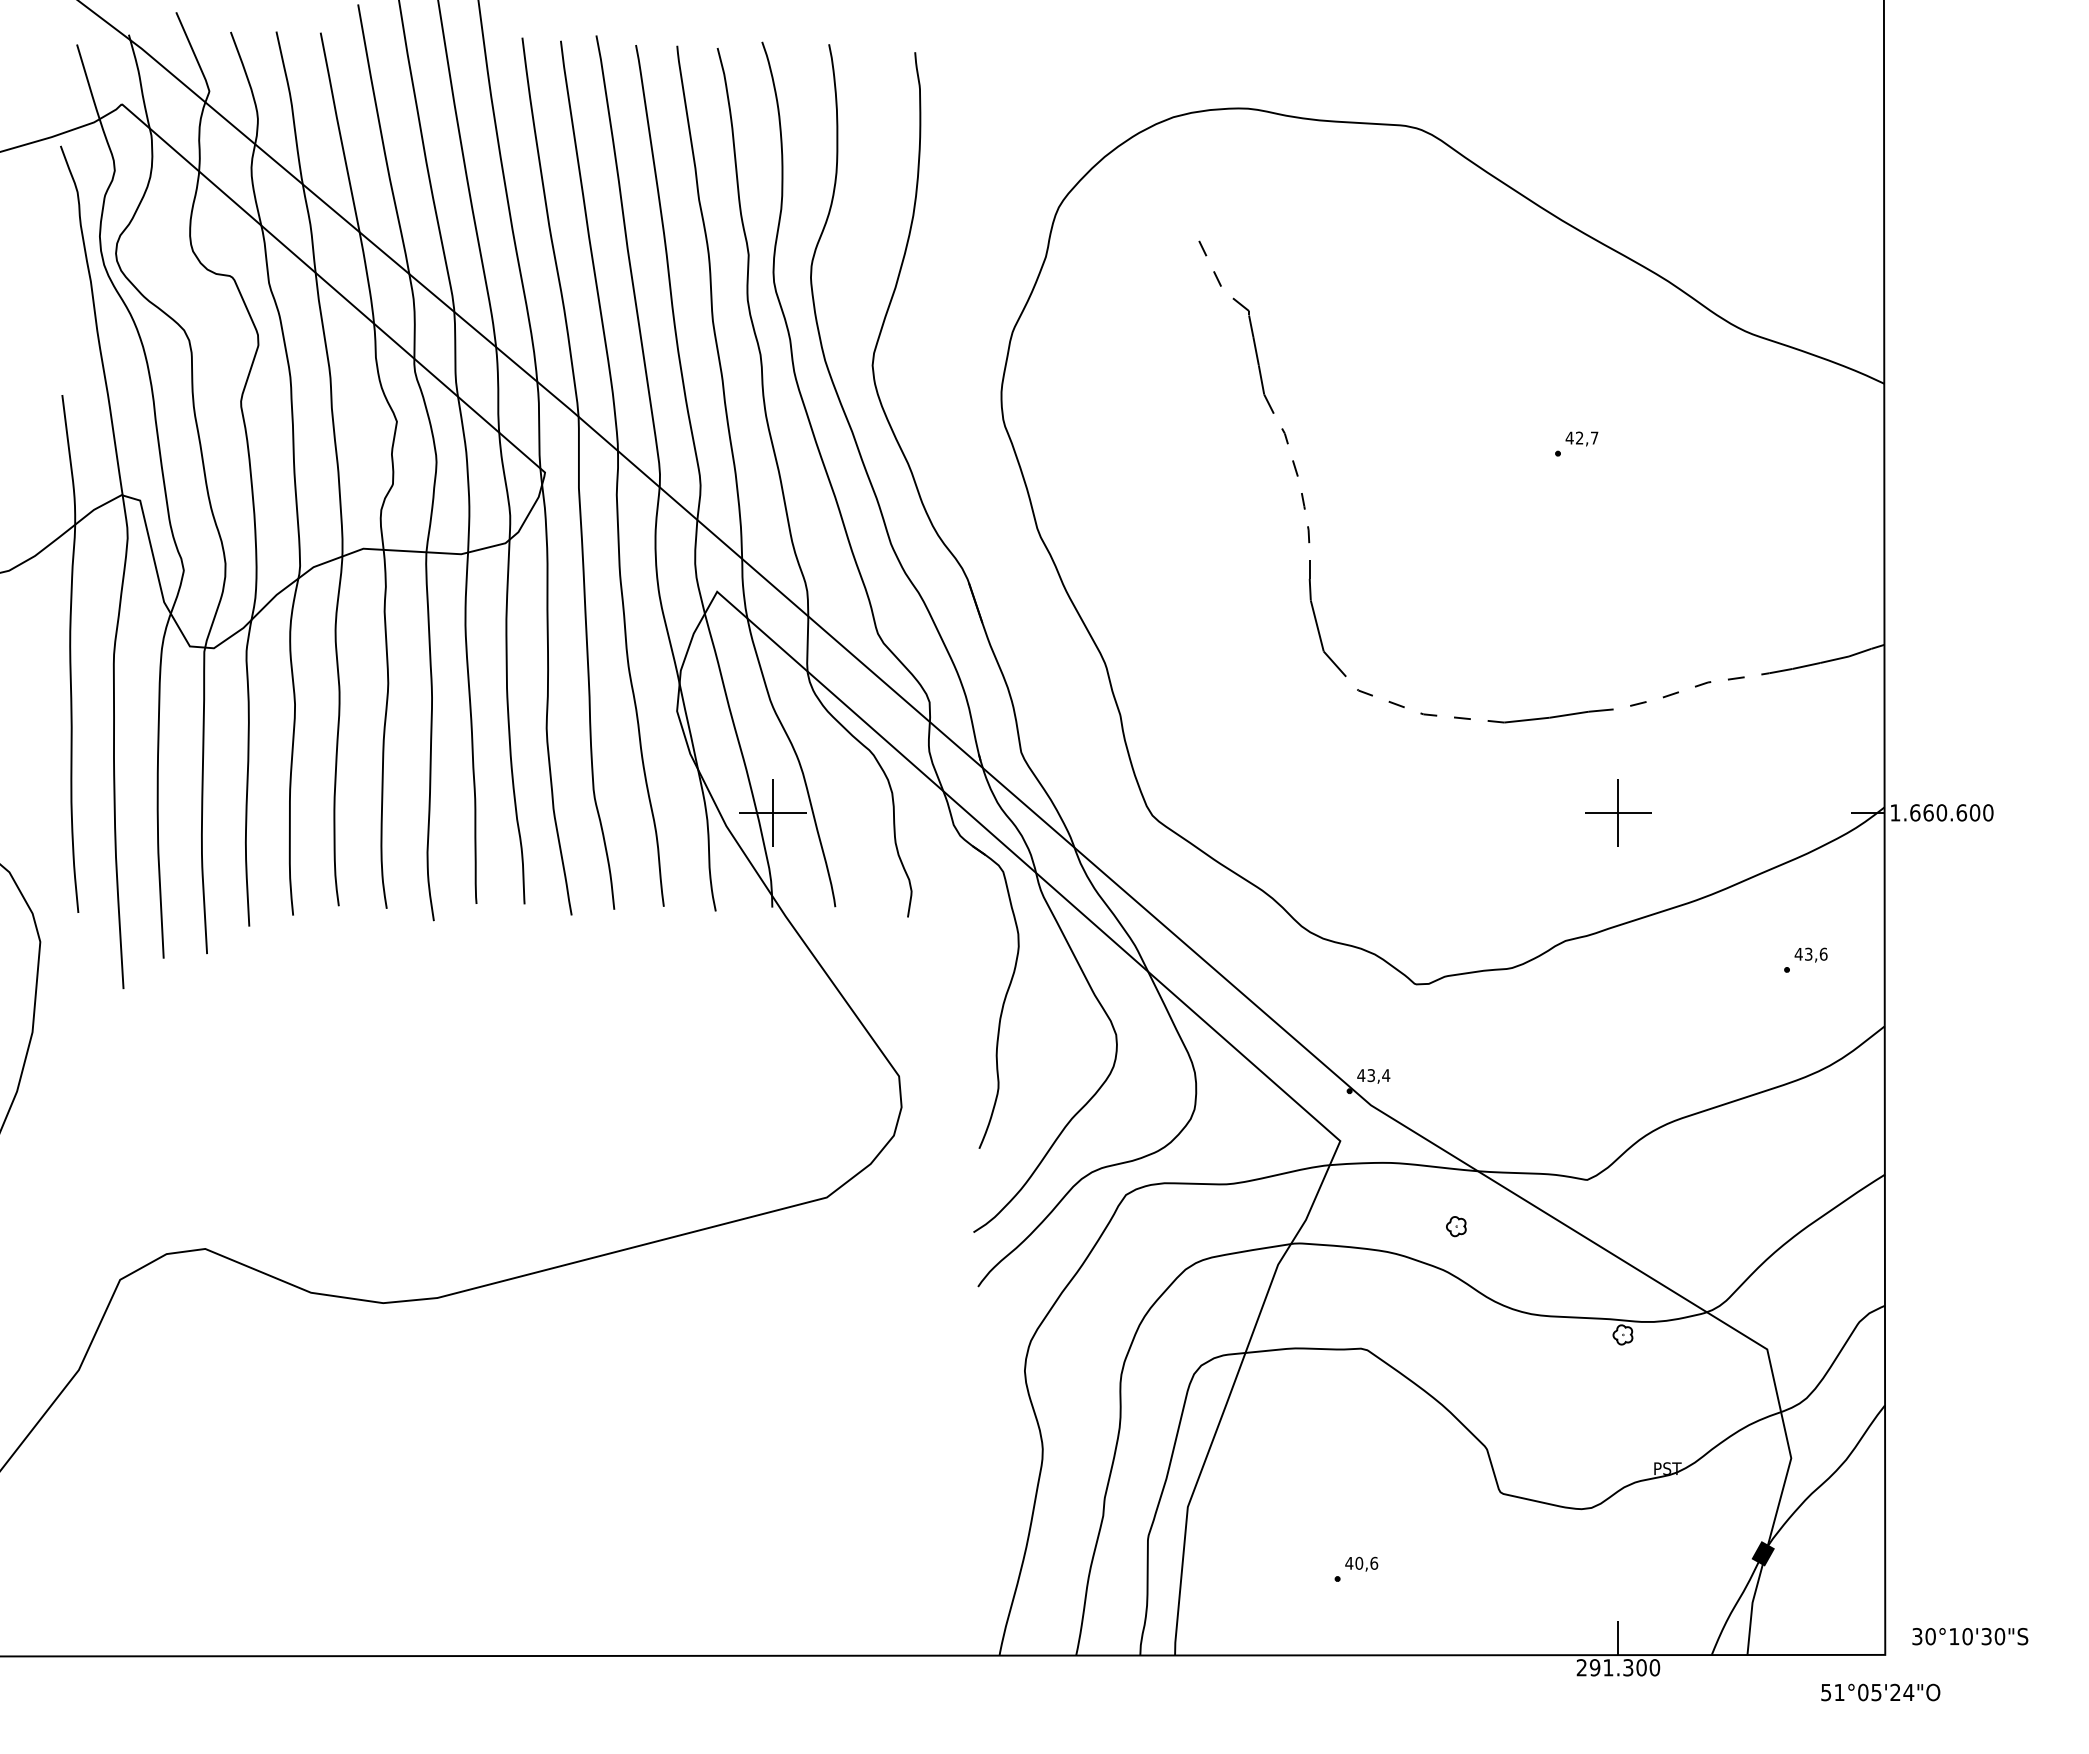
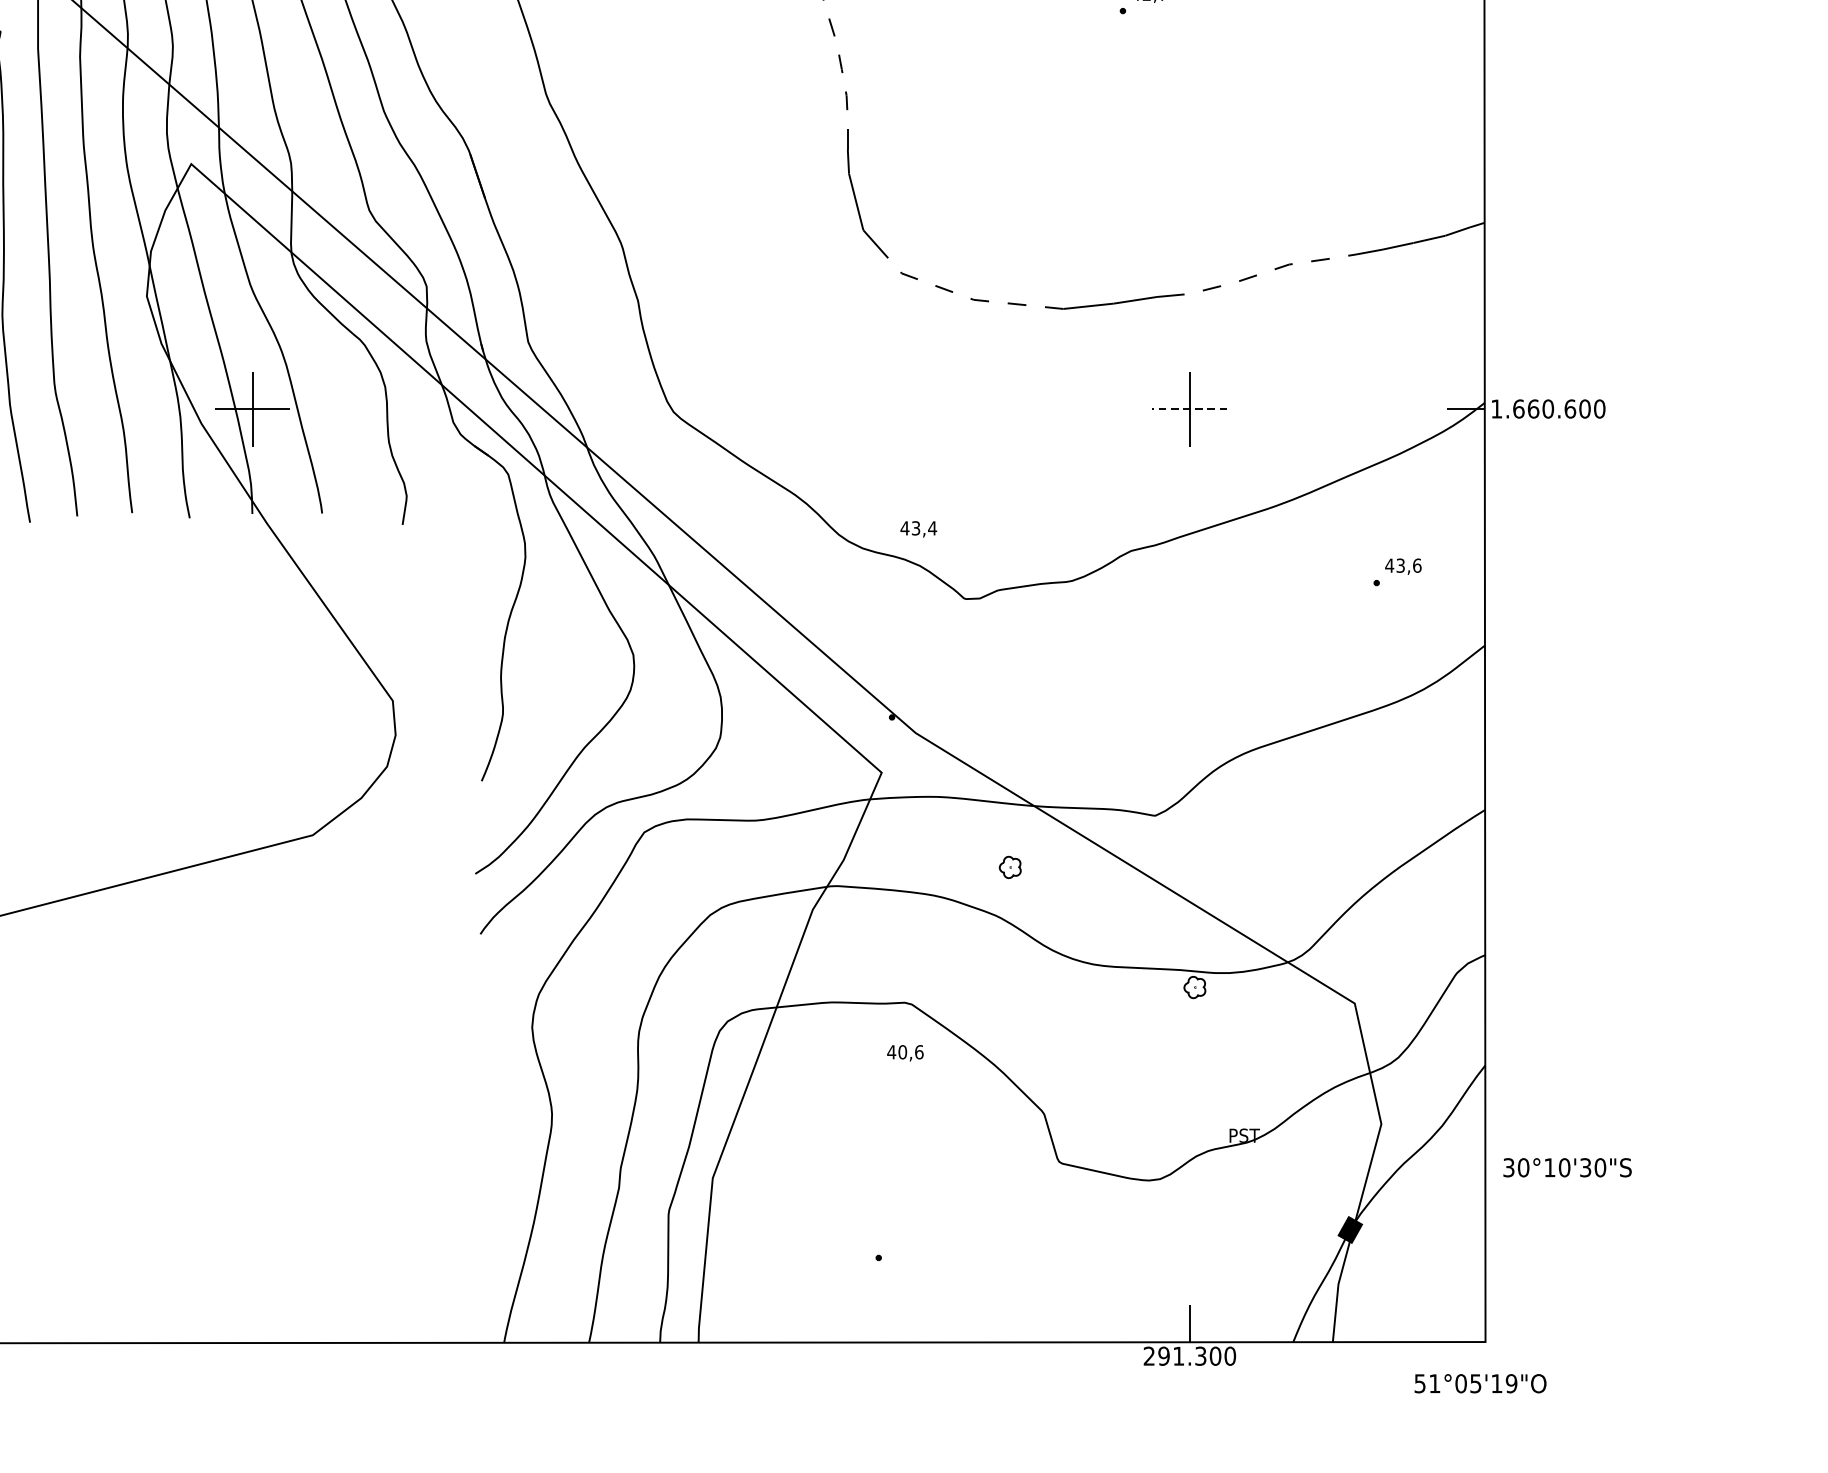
line: (1618, 812) -> (1189, 408), solid -> dashed
text: (1373, 1076) -> (918, 529), moved
text: (1361, 1563) -> (905, 1052), moved
text: (1970, 1636) -> (1567, 1167), moved
text: (1902, 1692) -> (1504, 1383), 51°05'24"O -> 51°05'19"O

